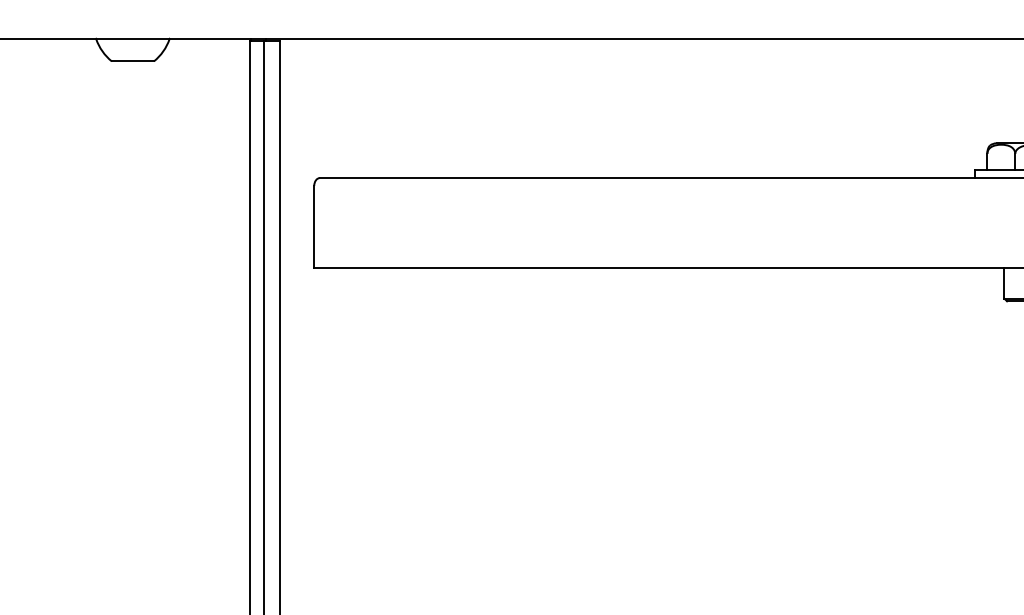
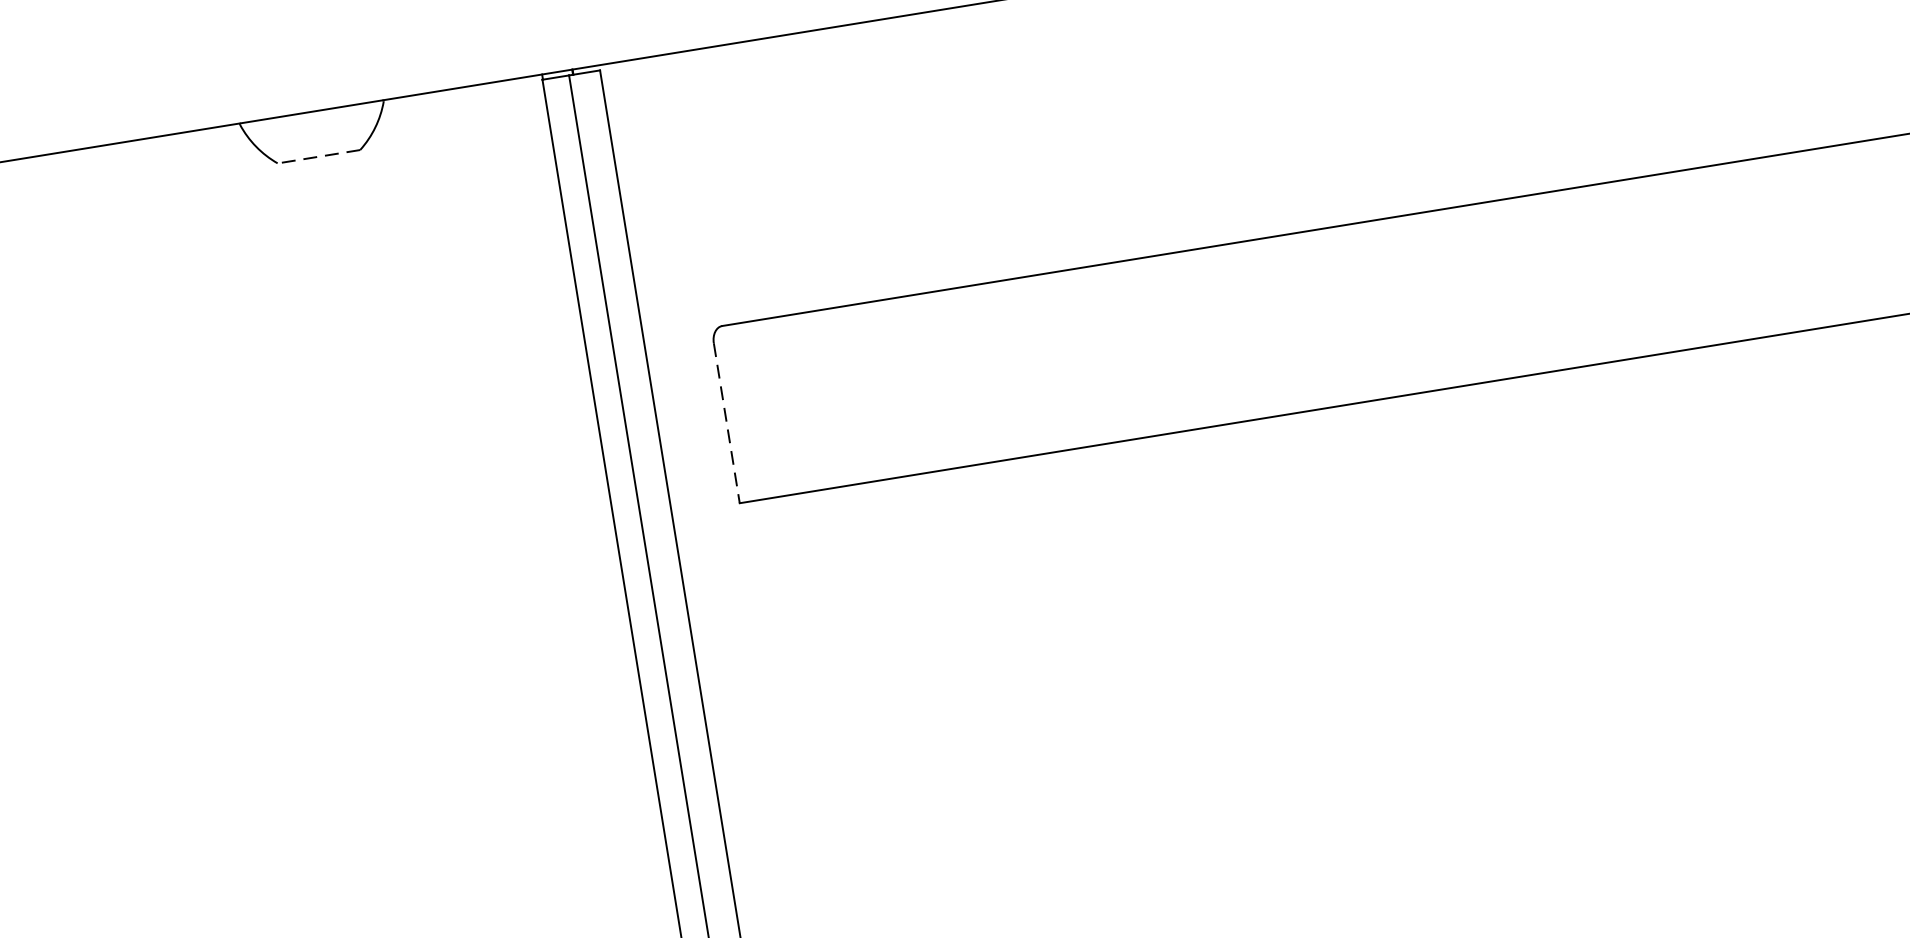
line: (132, 61) -> (318, 156), solid -> dashed
line: (314, 226) -> (727, 422), solid -> dashed

